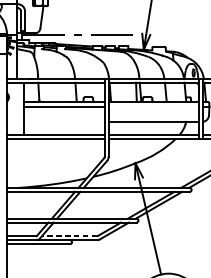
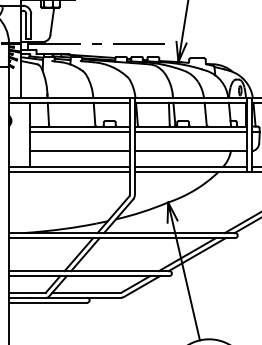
line: (153, 106) -> (190, 132), added
line: (63, 122) -> (79, 151), added
line: (69, 235) -> (86, 292), dashed -> solid

